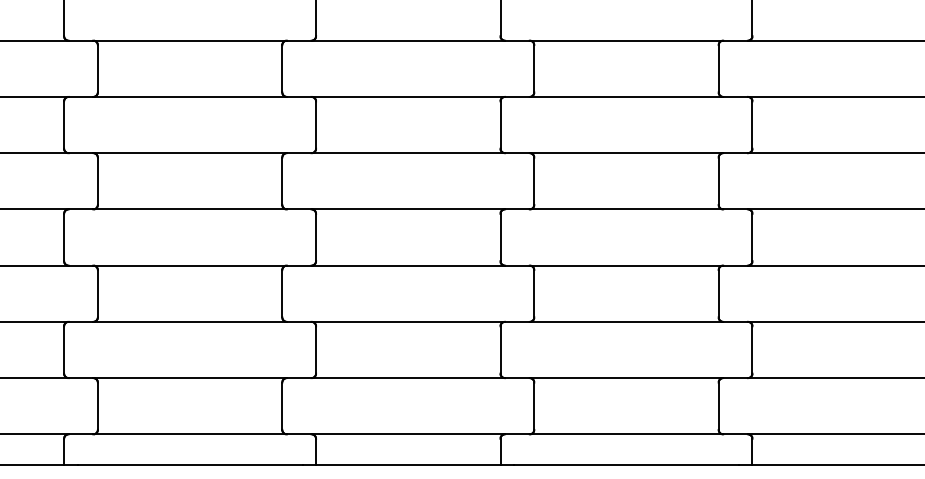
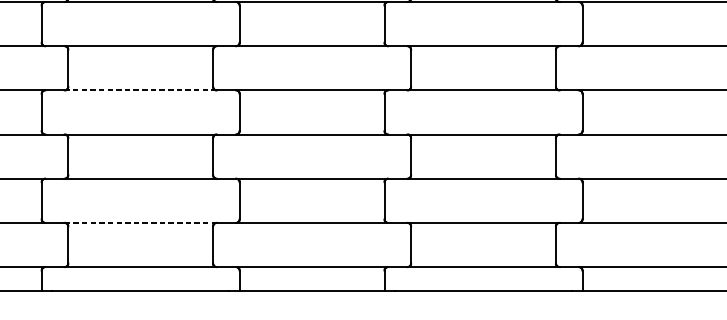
line: (190, 209) -> (141, 90), solid -> dashed
line: (190, 378) -> (141, 223), solid -> dashed

